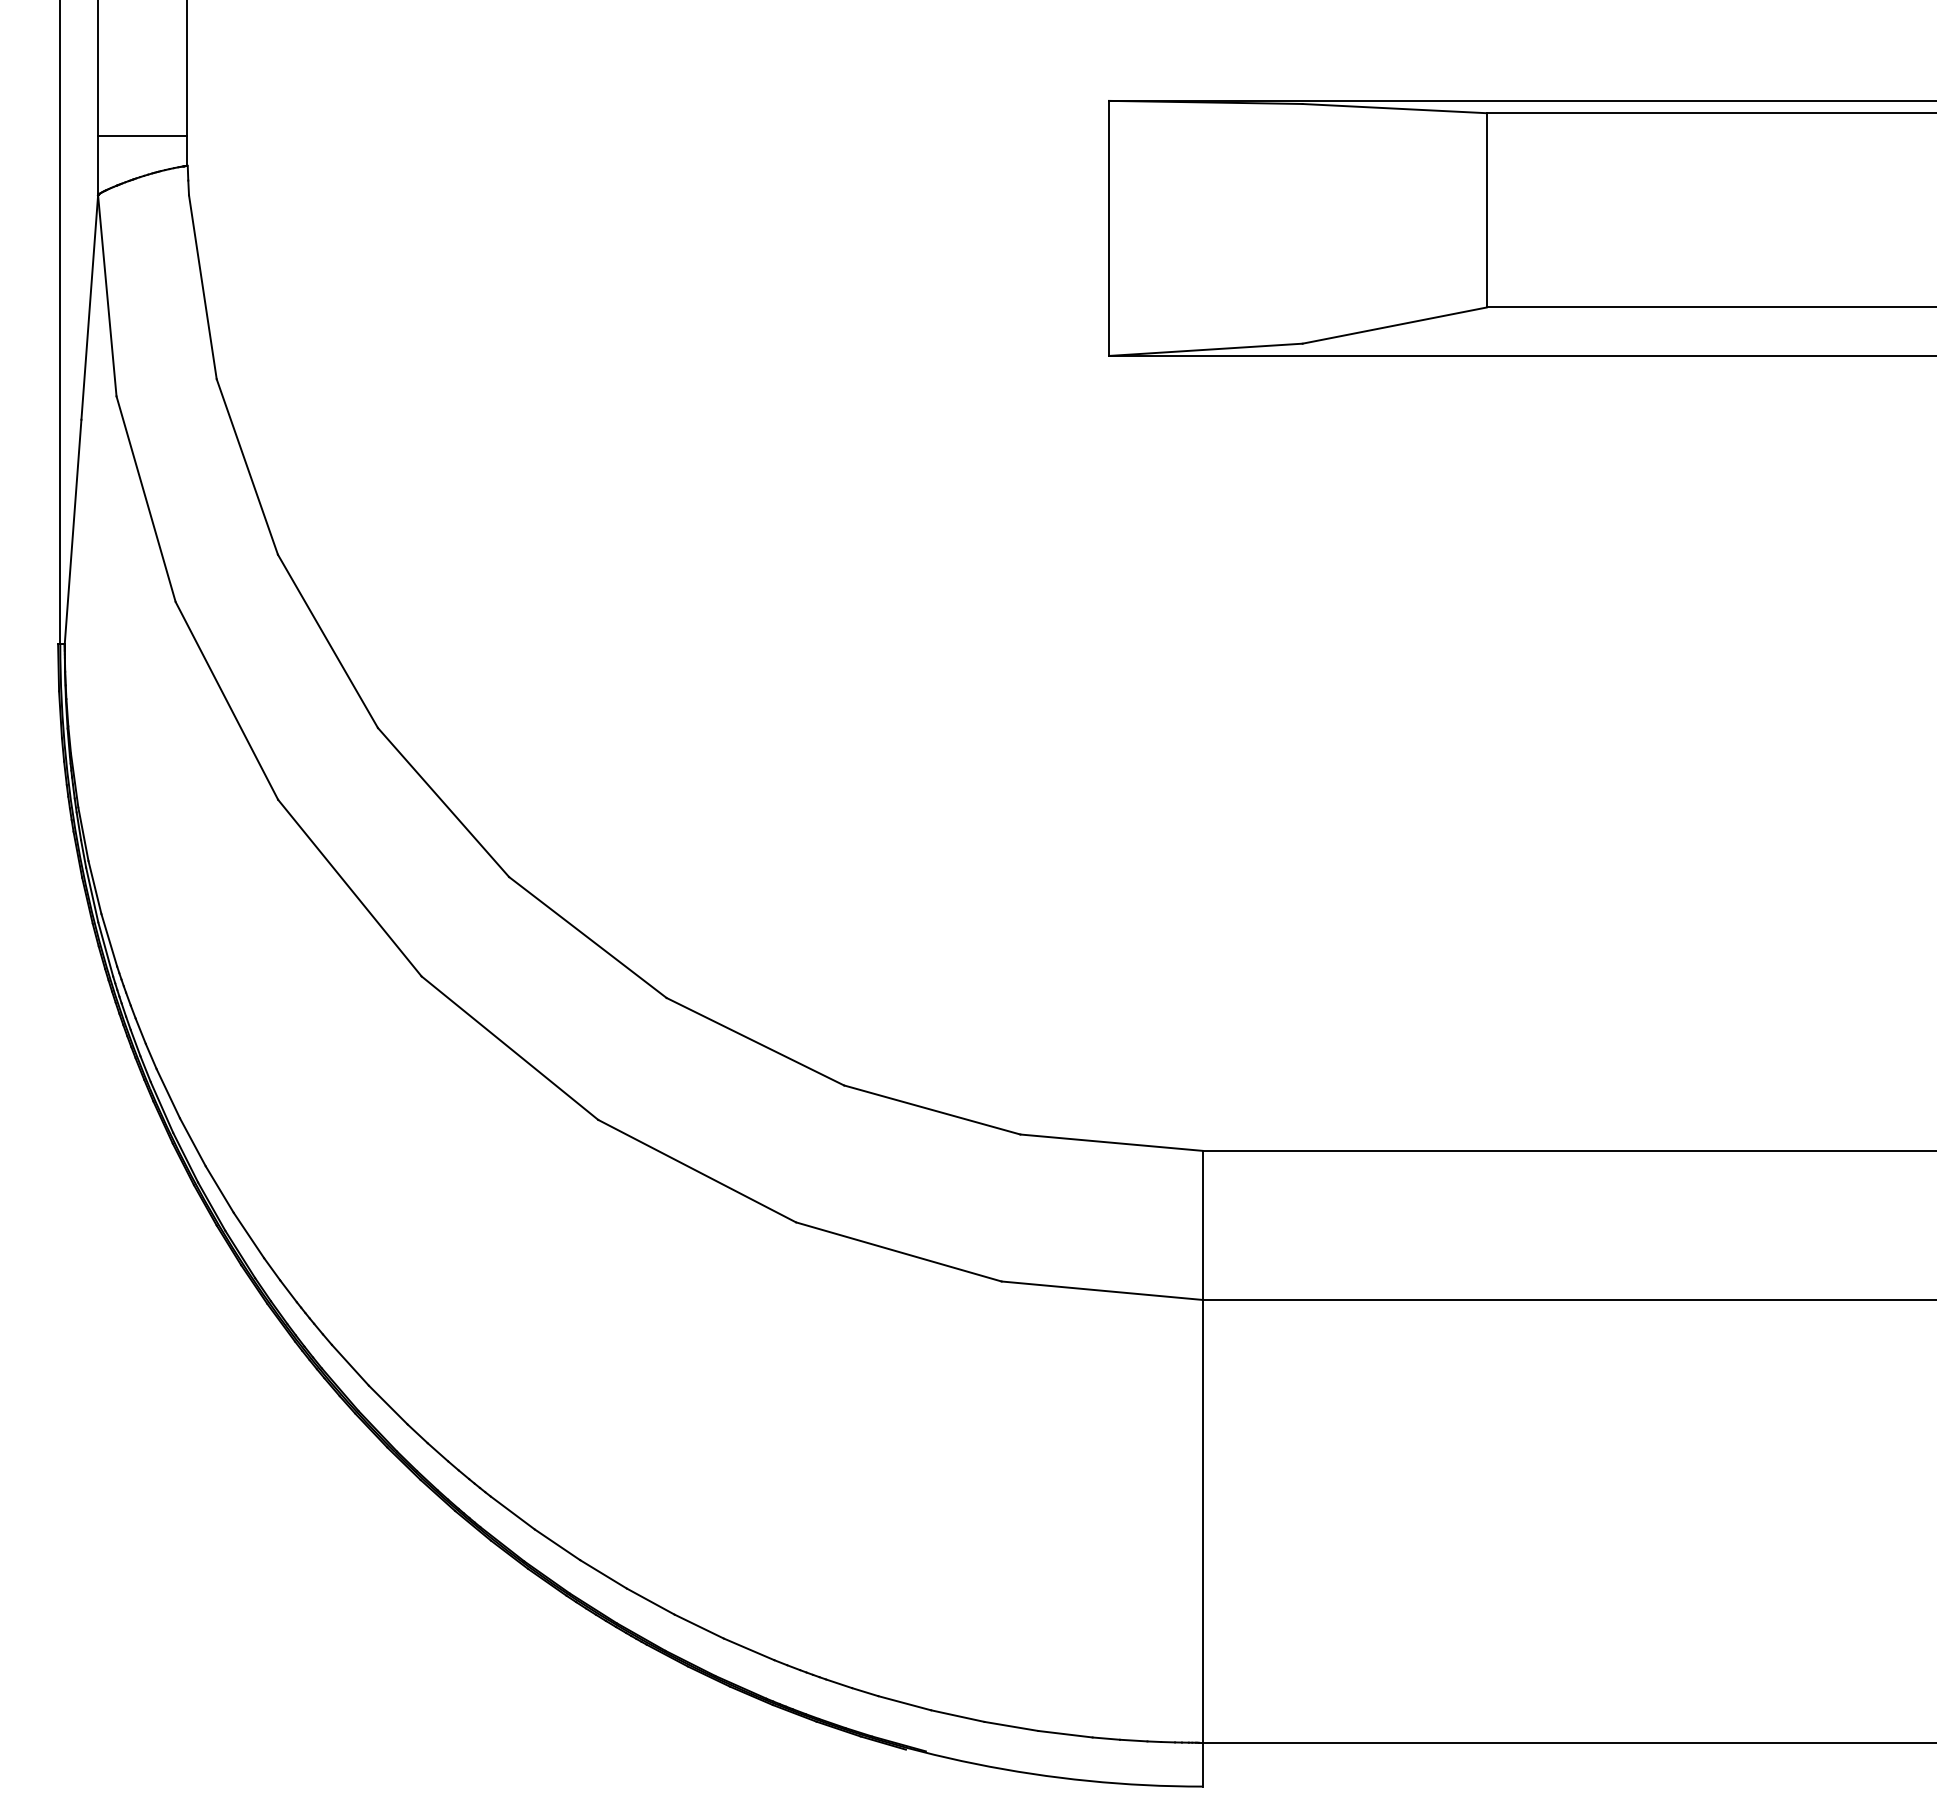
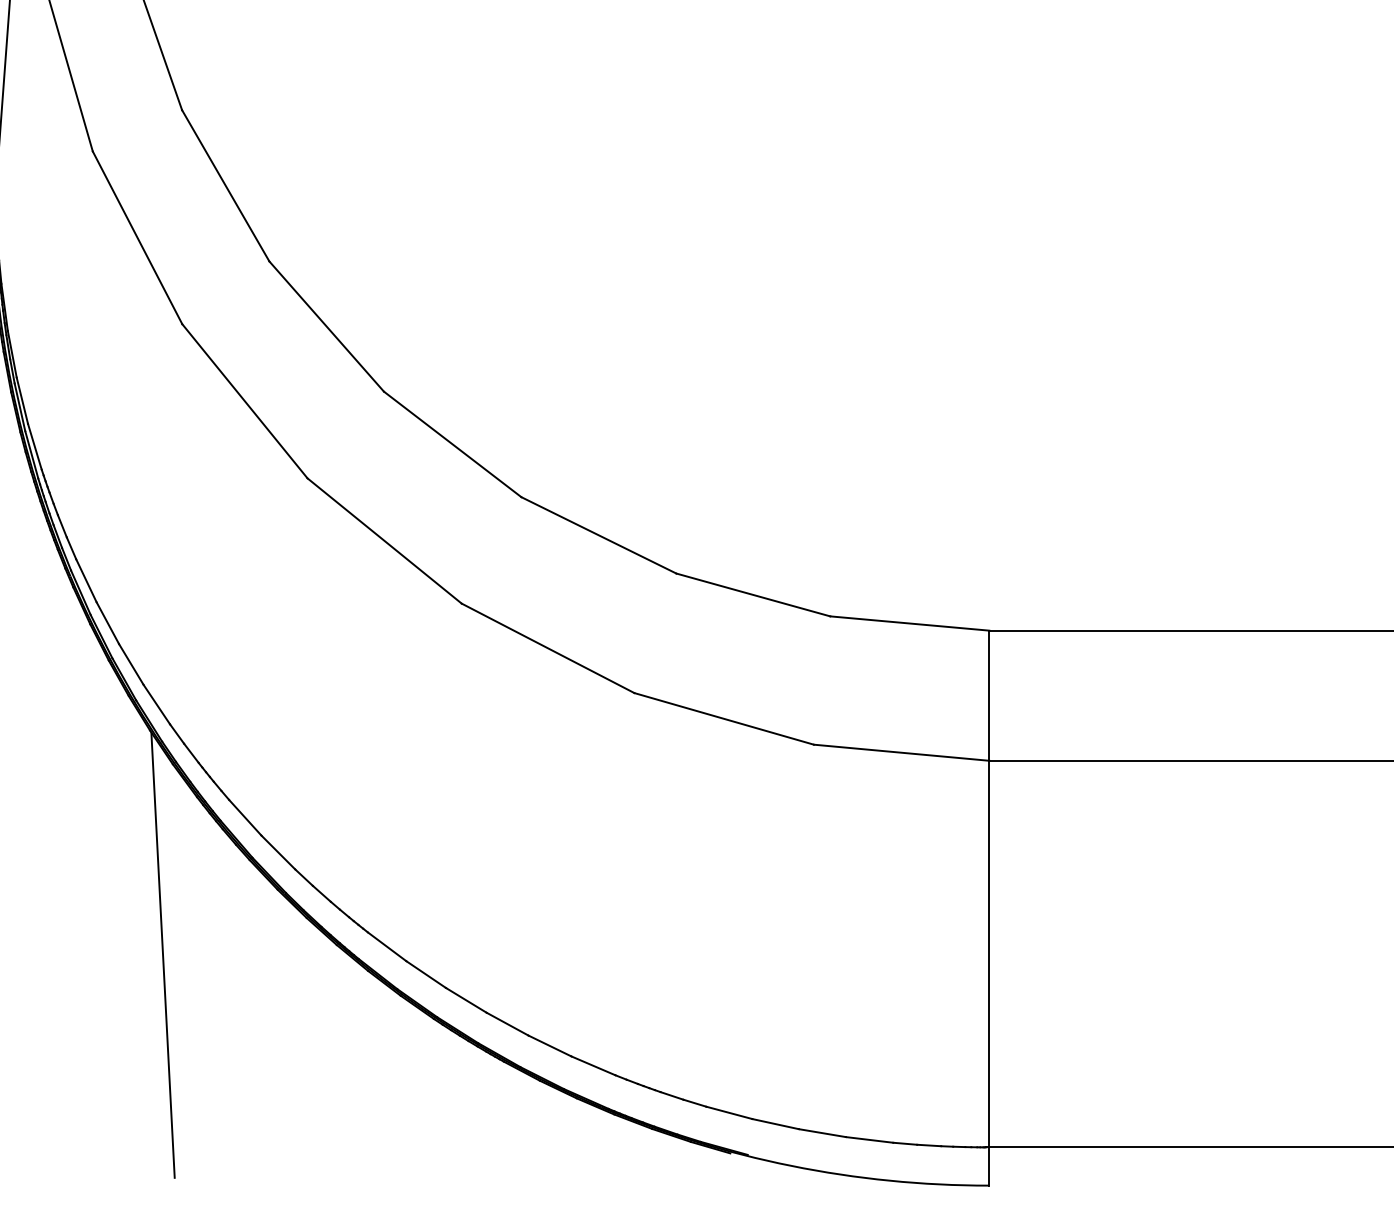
line: (255, 1522) -> (162, 955), added

